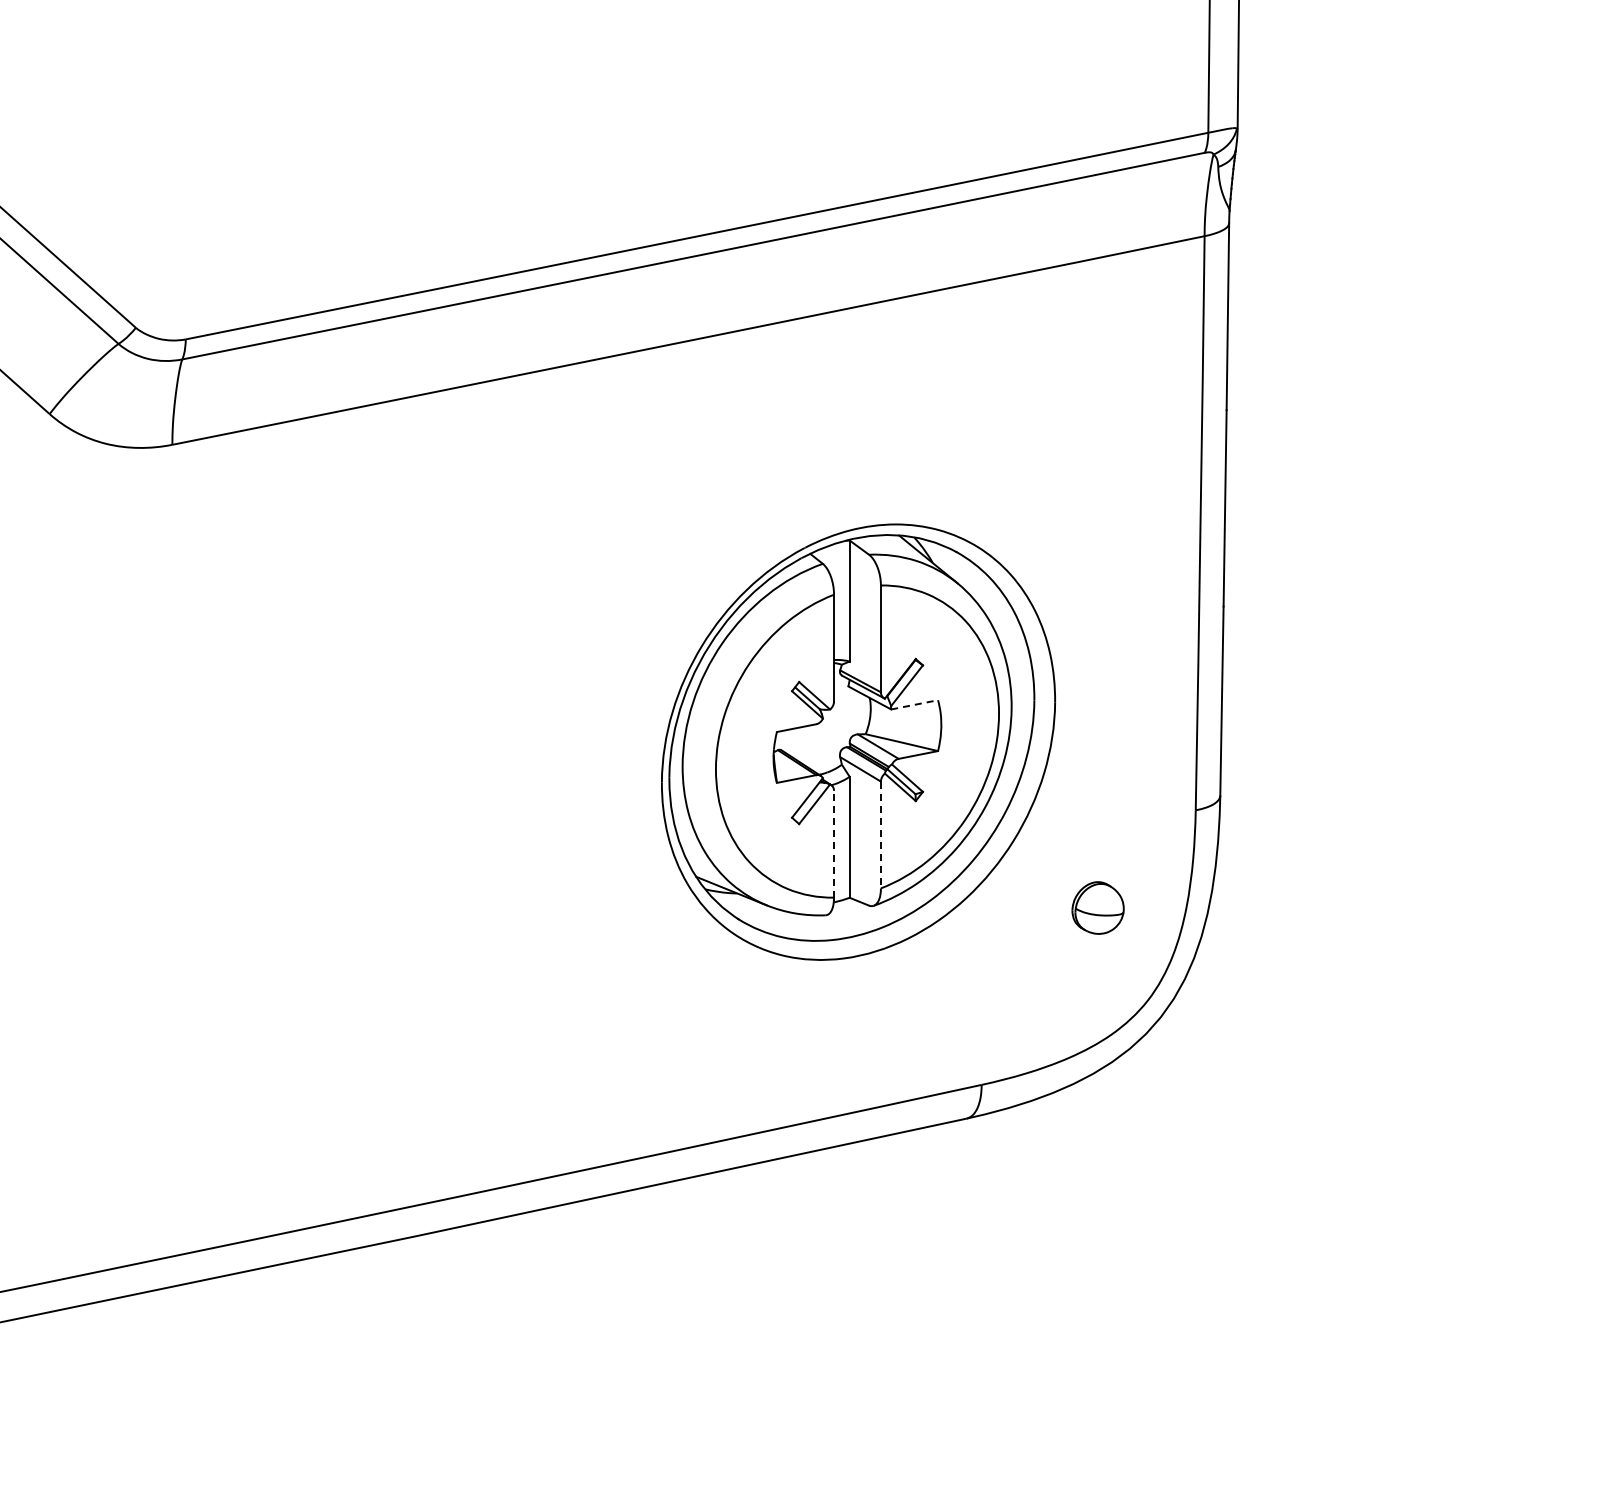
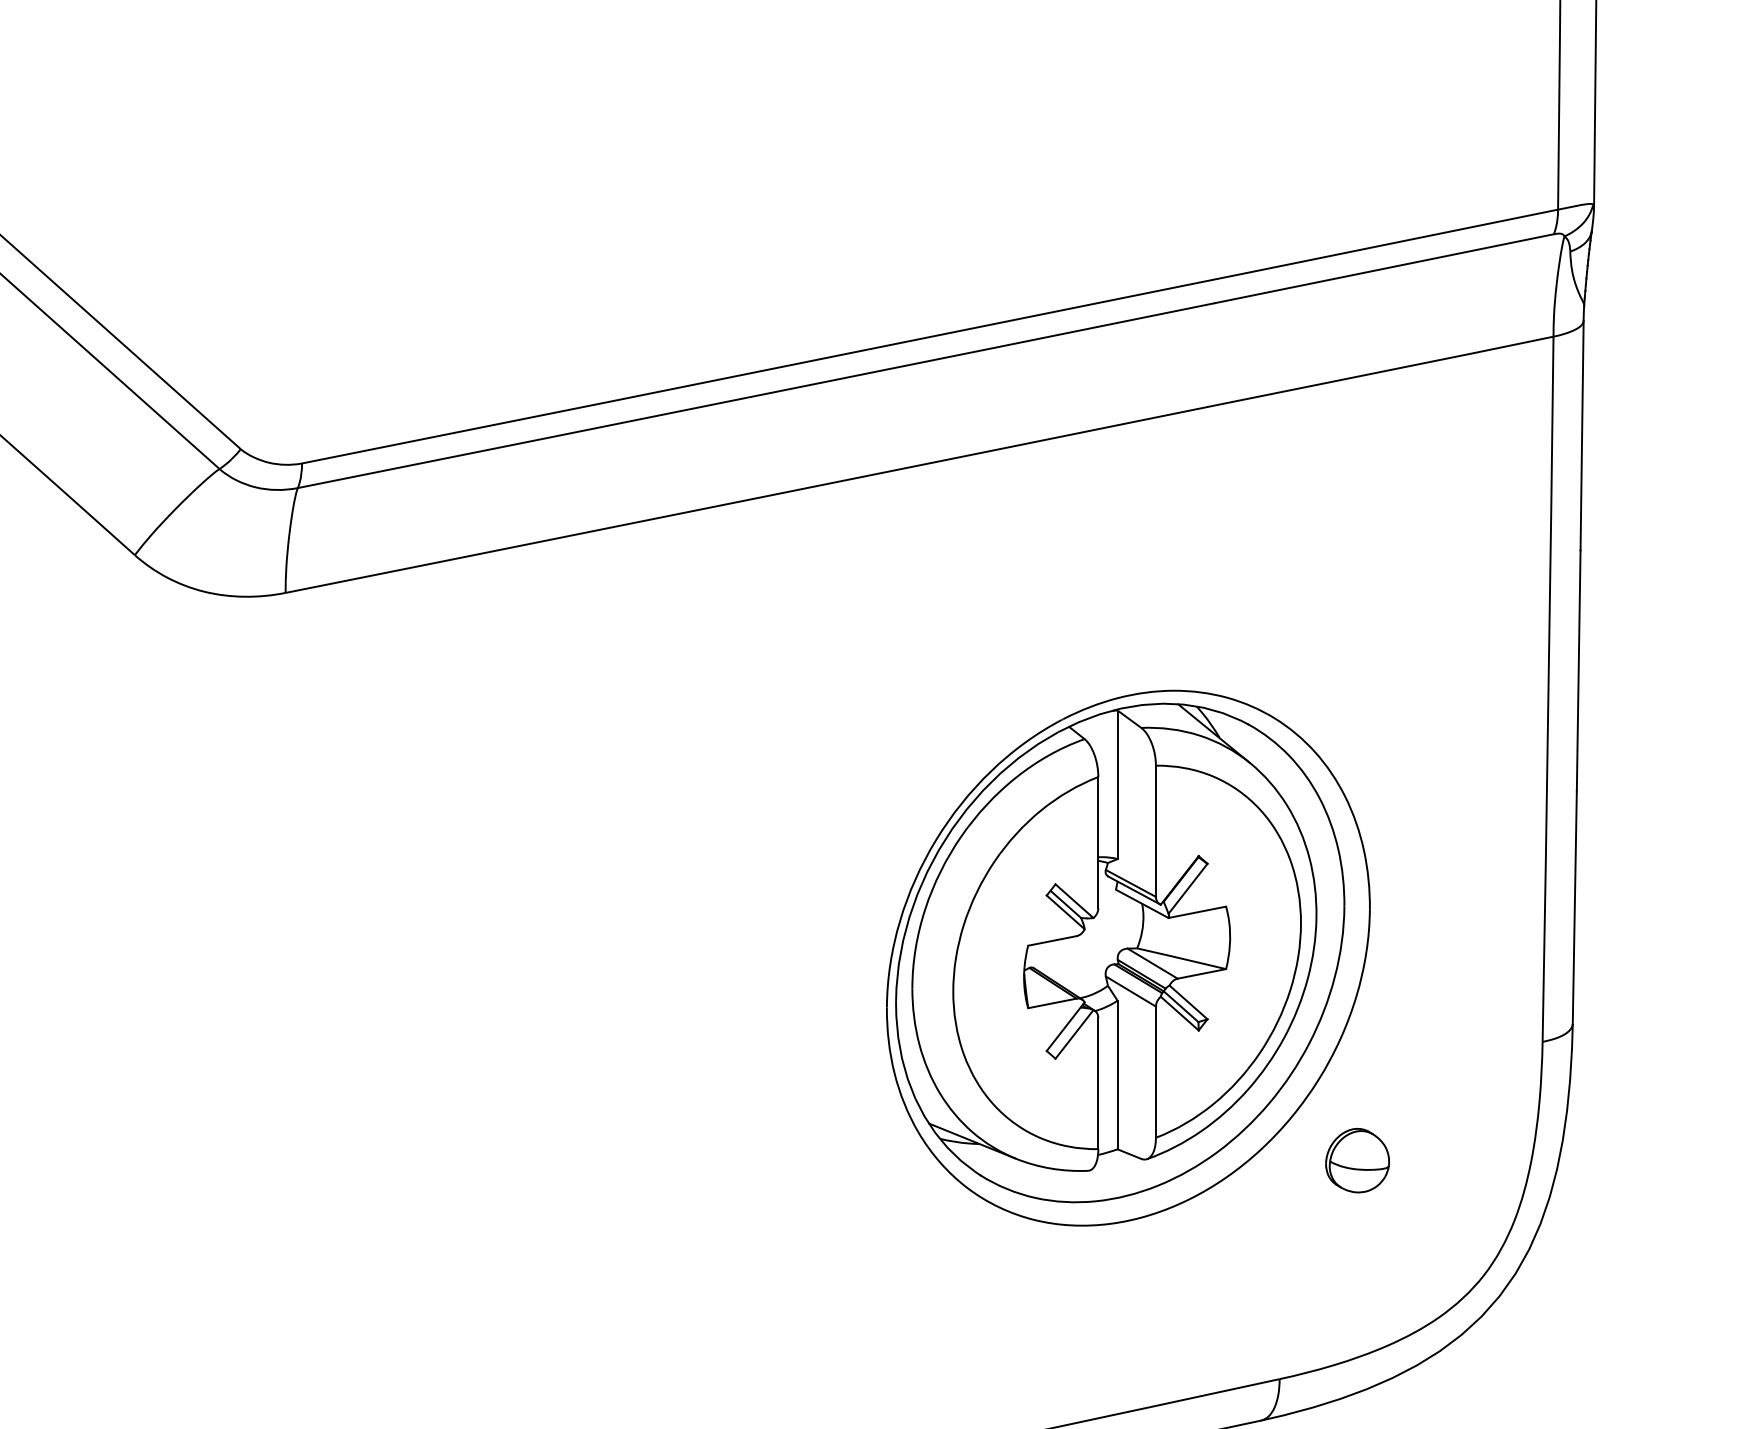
line: (914, 704) -> (1197, 911), dashed -> solid
line: (880, 835) -> (1155, 1072), dashed -> solid
line: (834, 843) -> (1098, 1082), dashed -> solid
part: (1097, 907) -> (1356, 1160), moved

